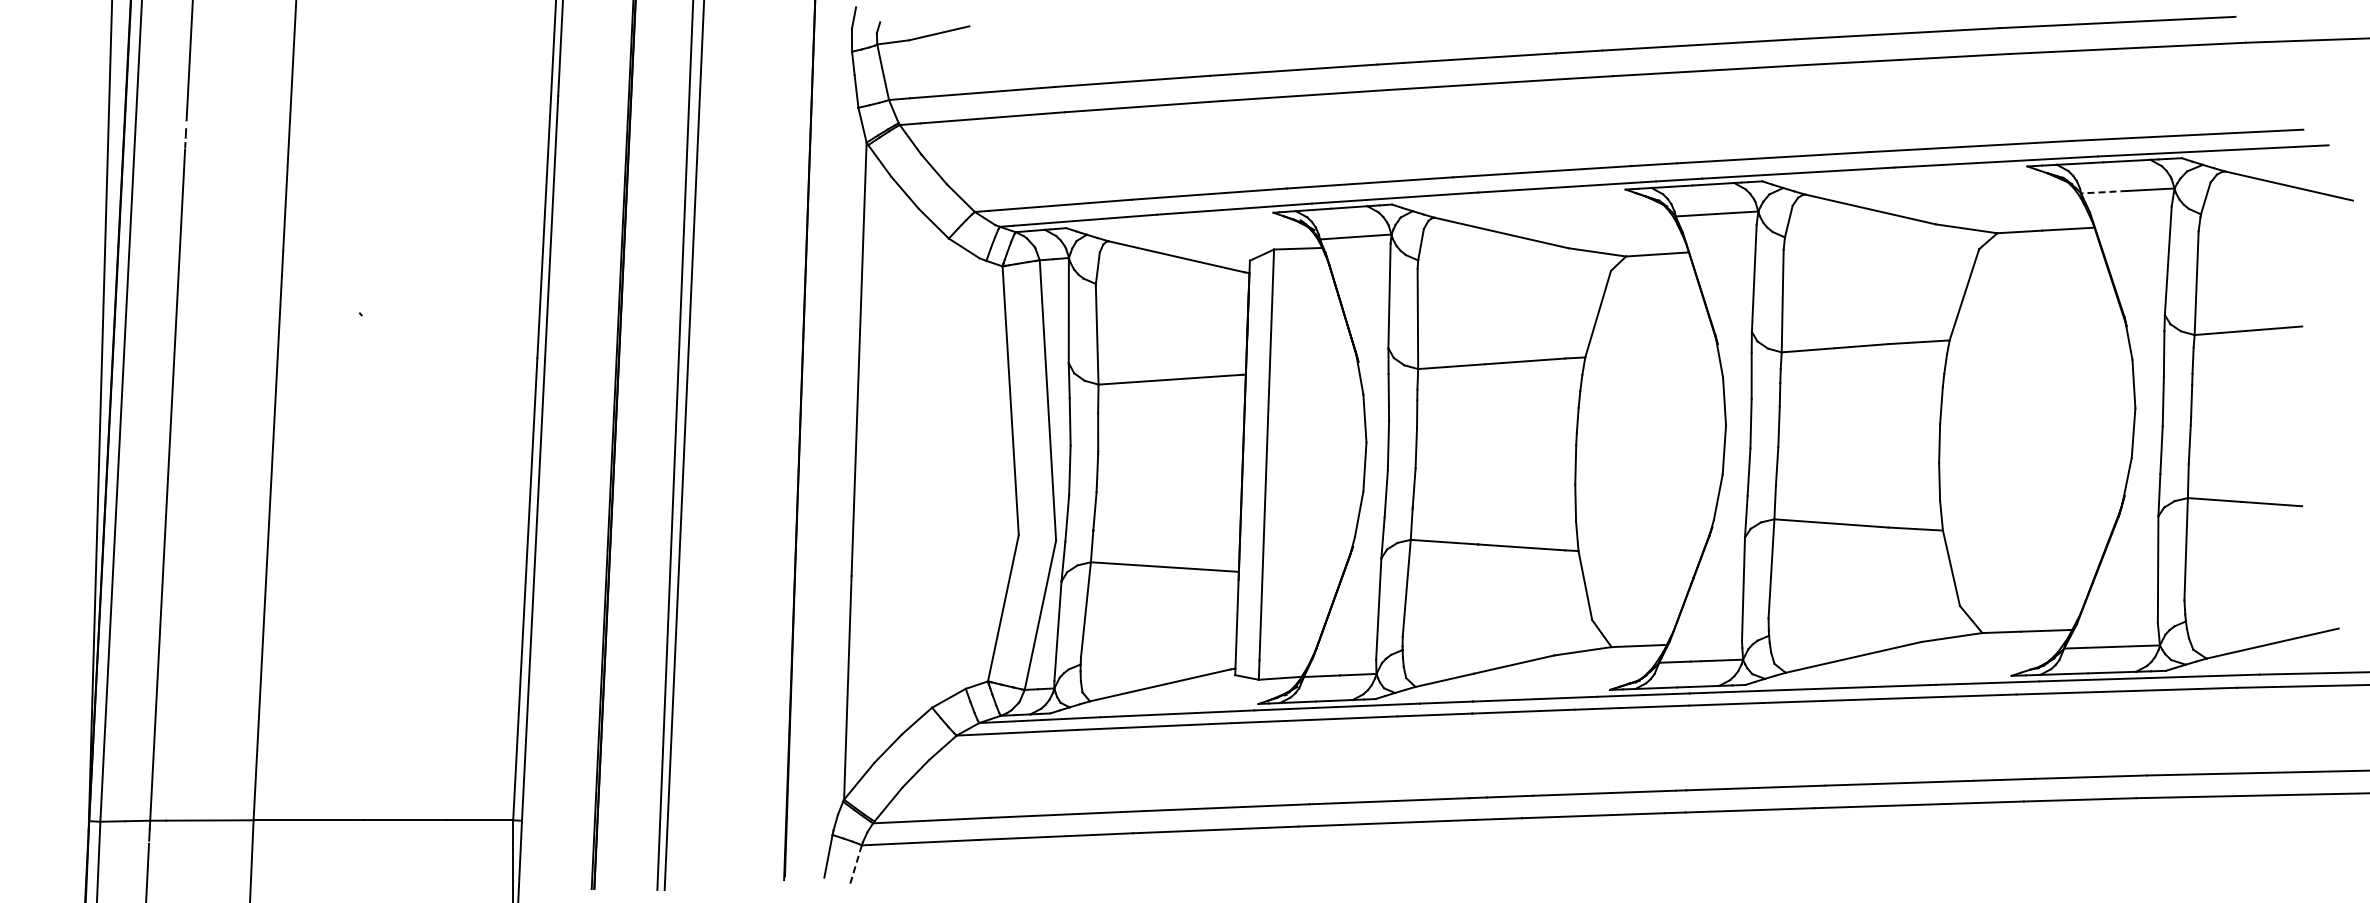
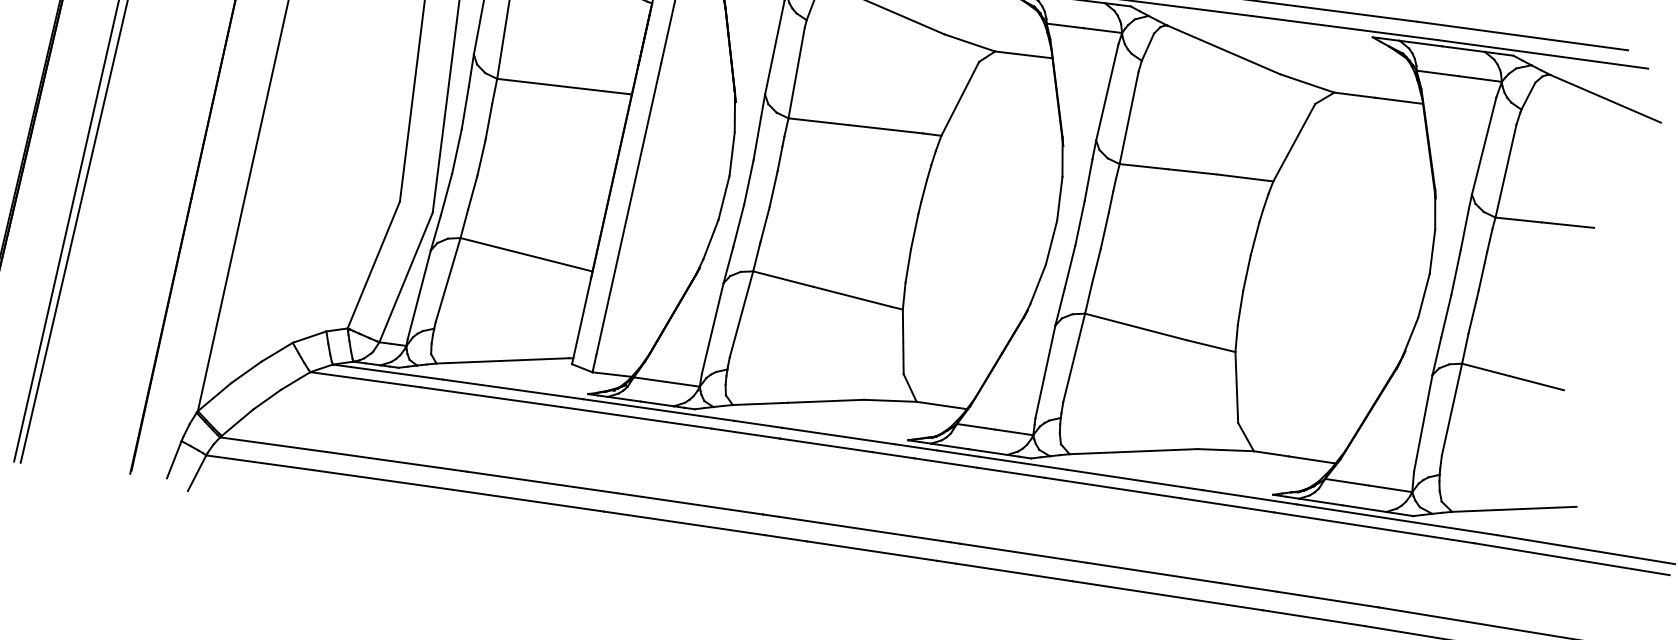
line: (2103, 192) -> (1437, 73), dashed -> solid
line: (855, 866) -> (197, 473), dashed -> solid

